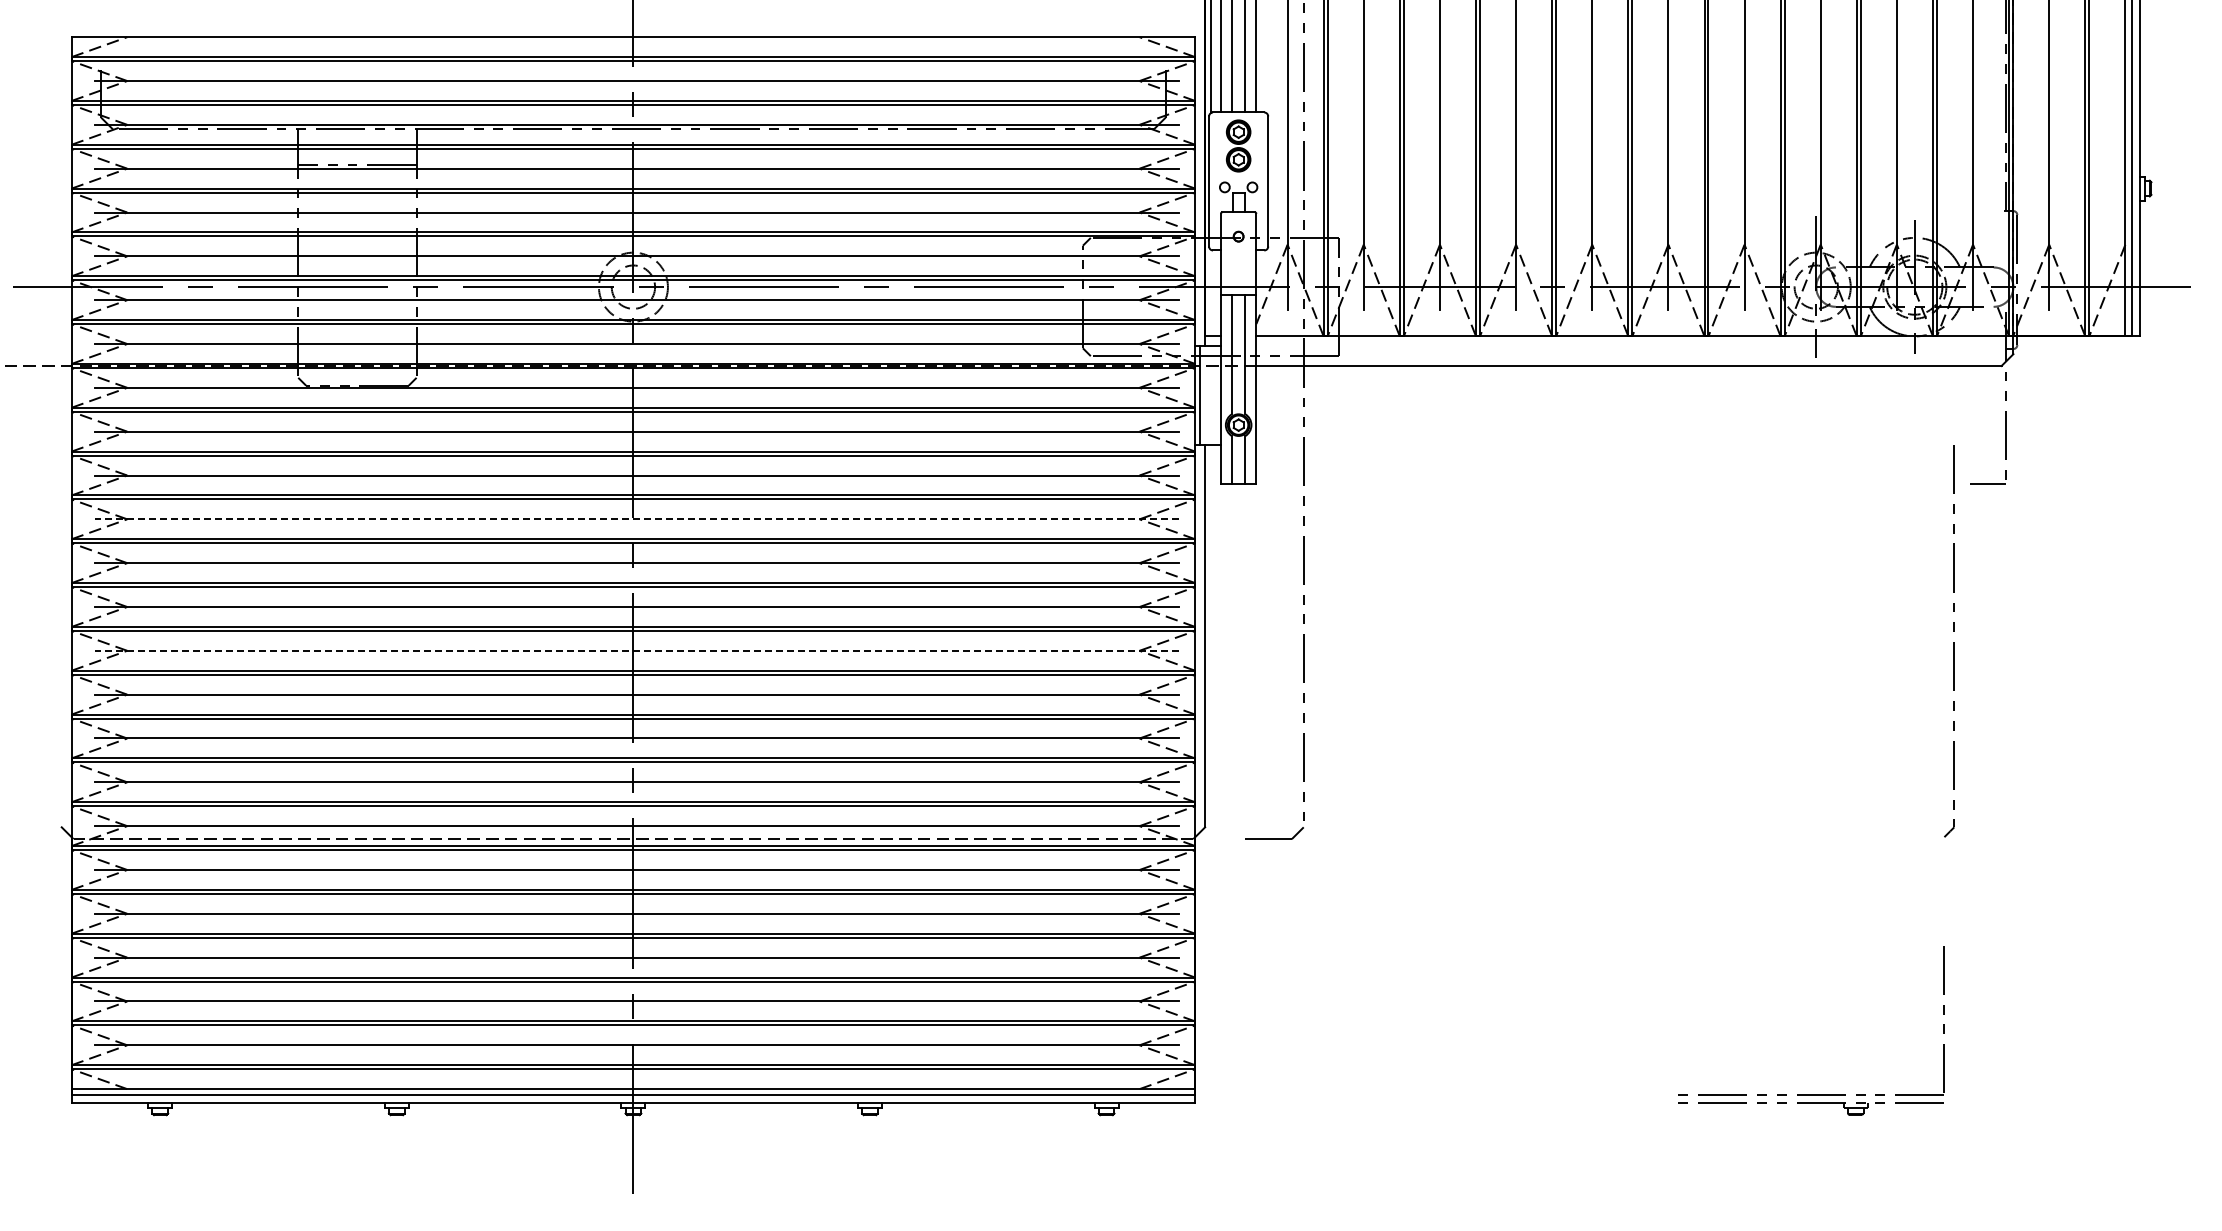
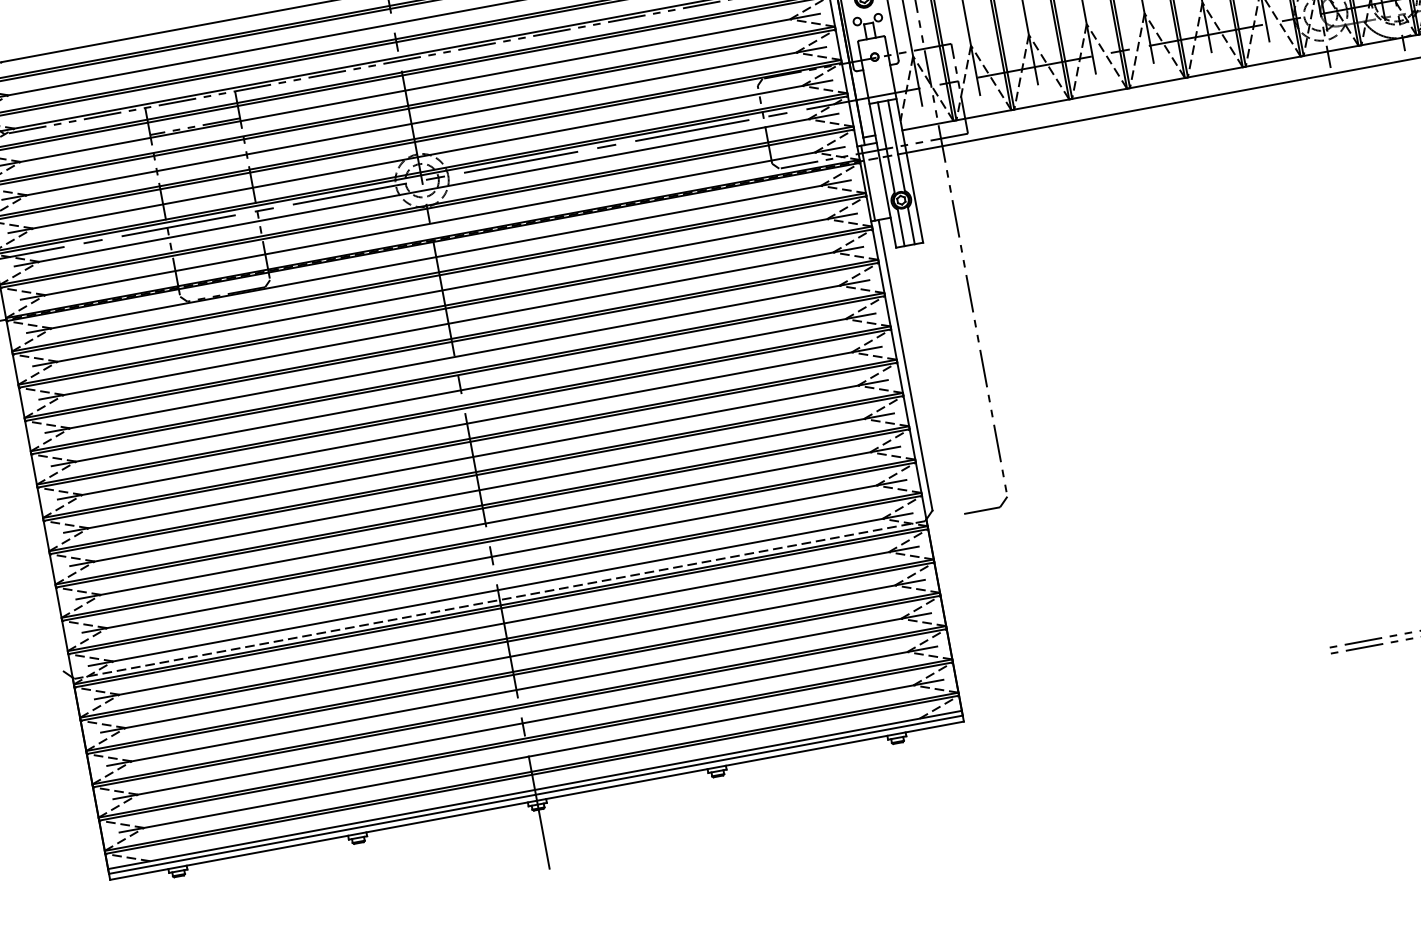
line: (636, 519) -> (457, 356), dashed -> solid
line: (636, 650) -> (475, 456), dashed -> solid

